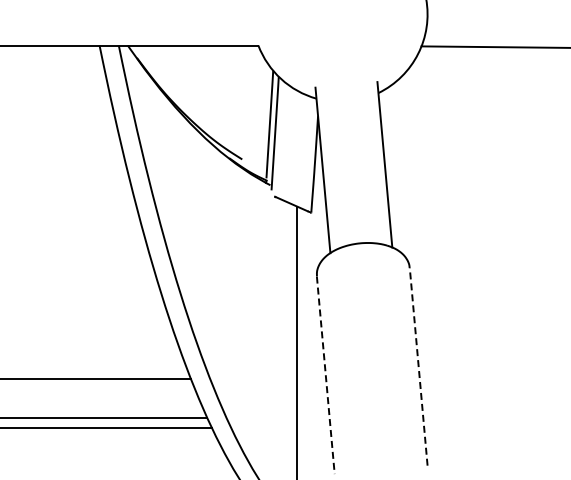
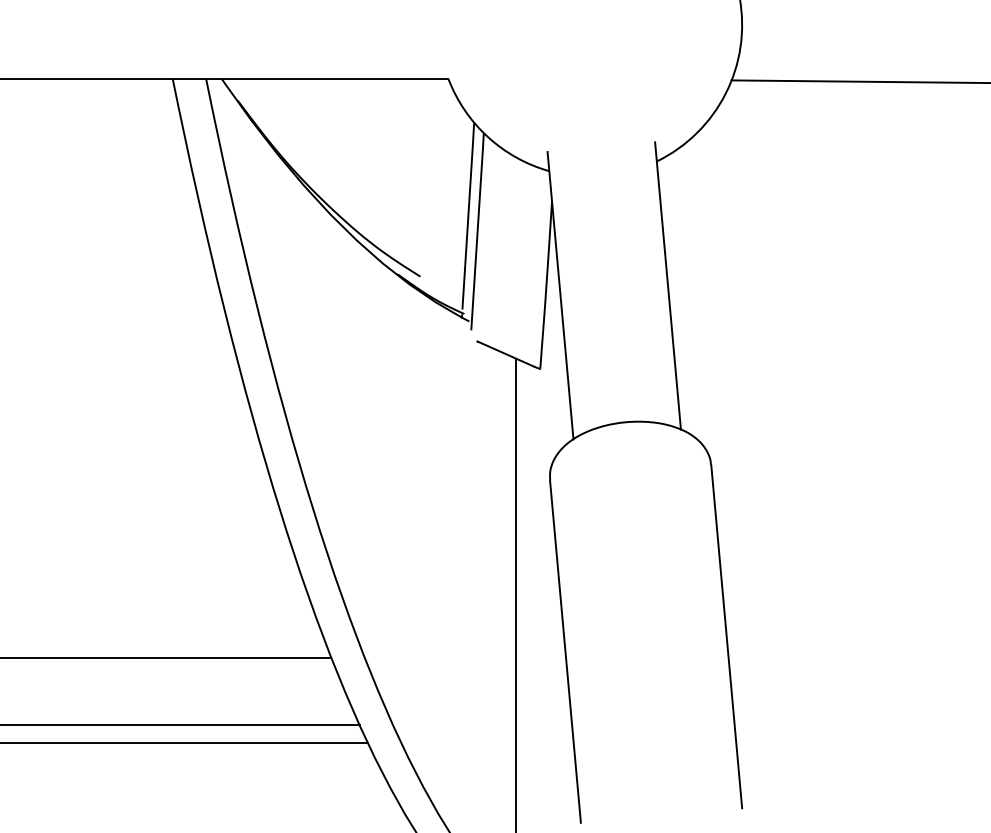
line: (418, 366) -> (726, 636), dashed -> solid
line: (325, 375) -> (564, 651), dashed -> solid

